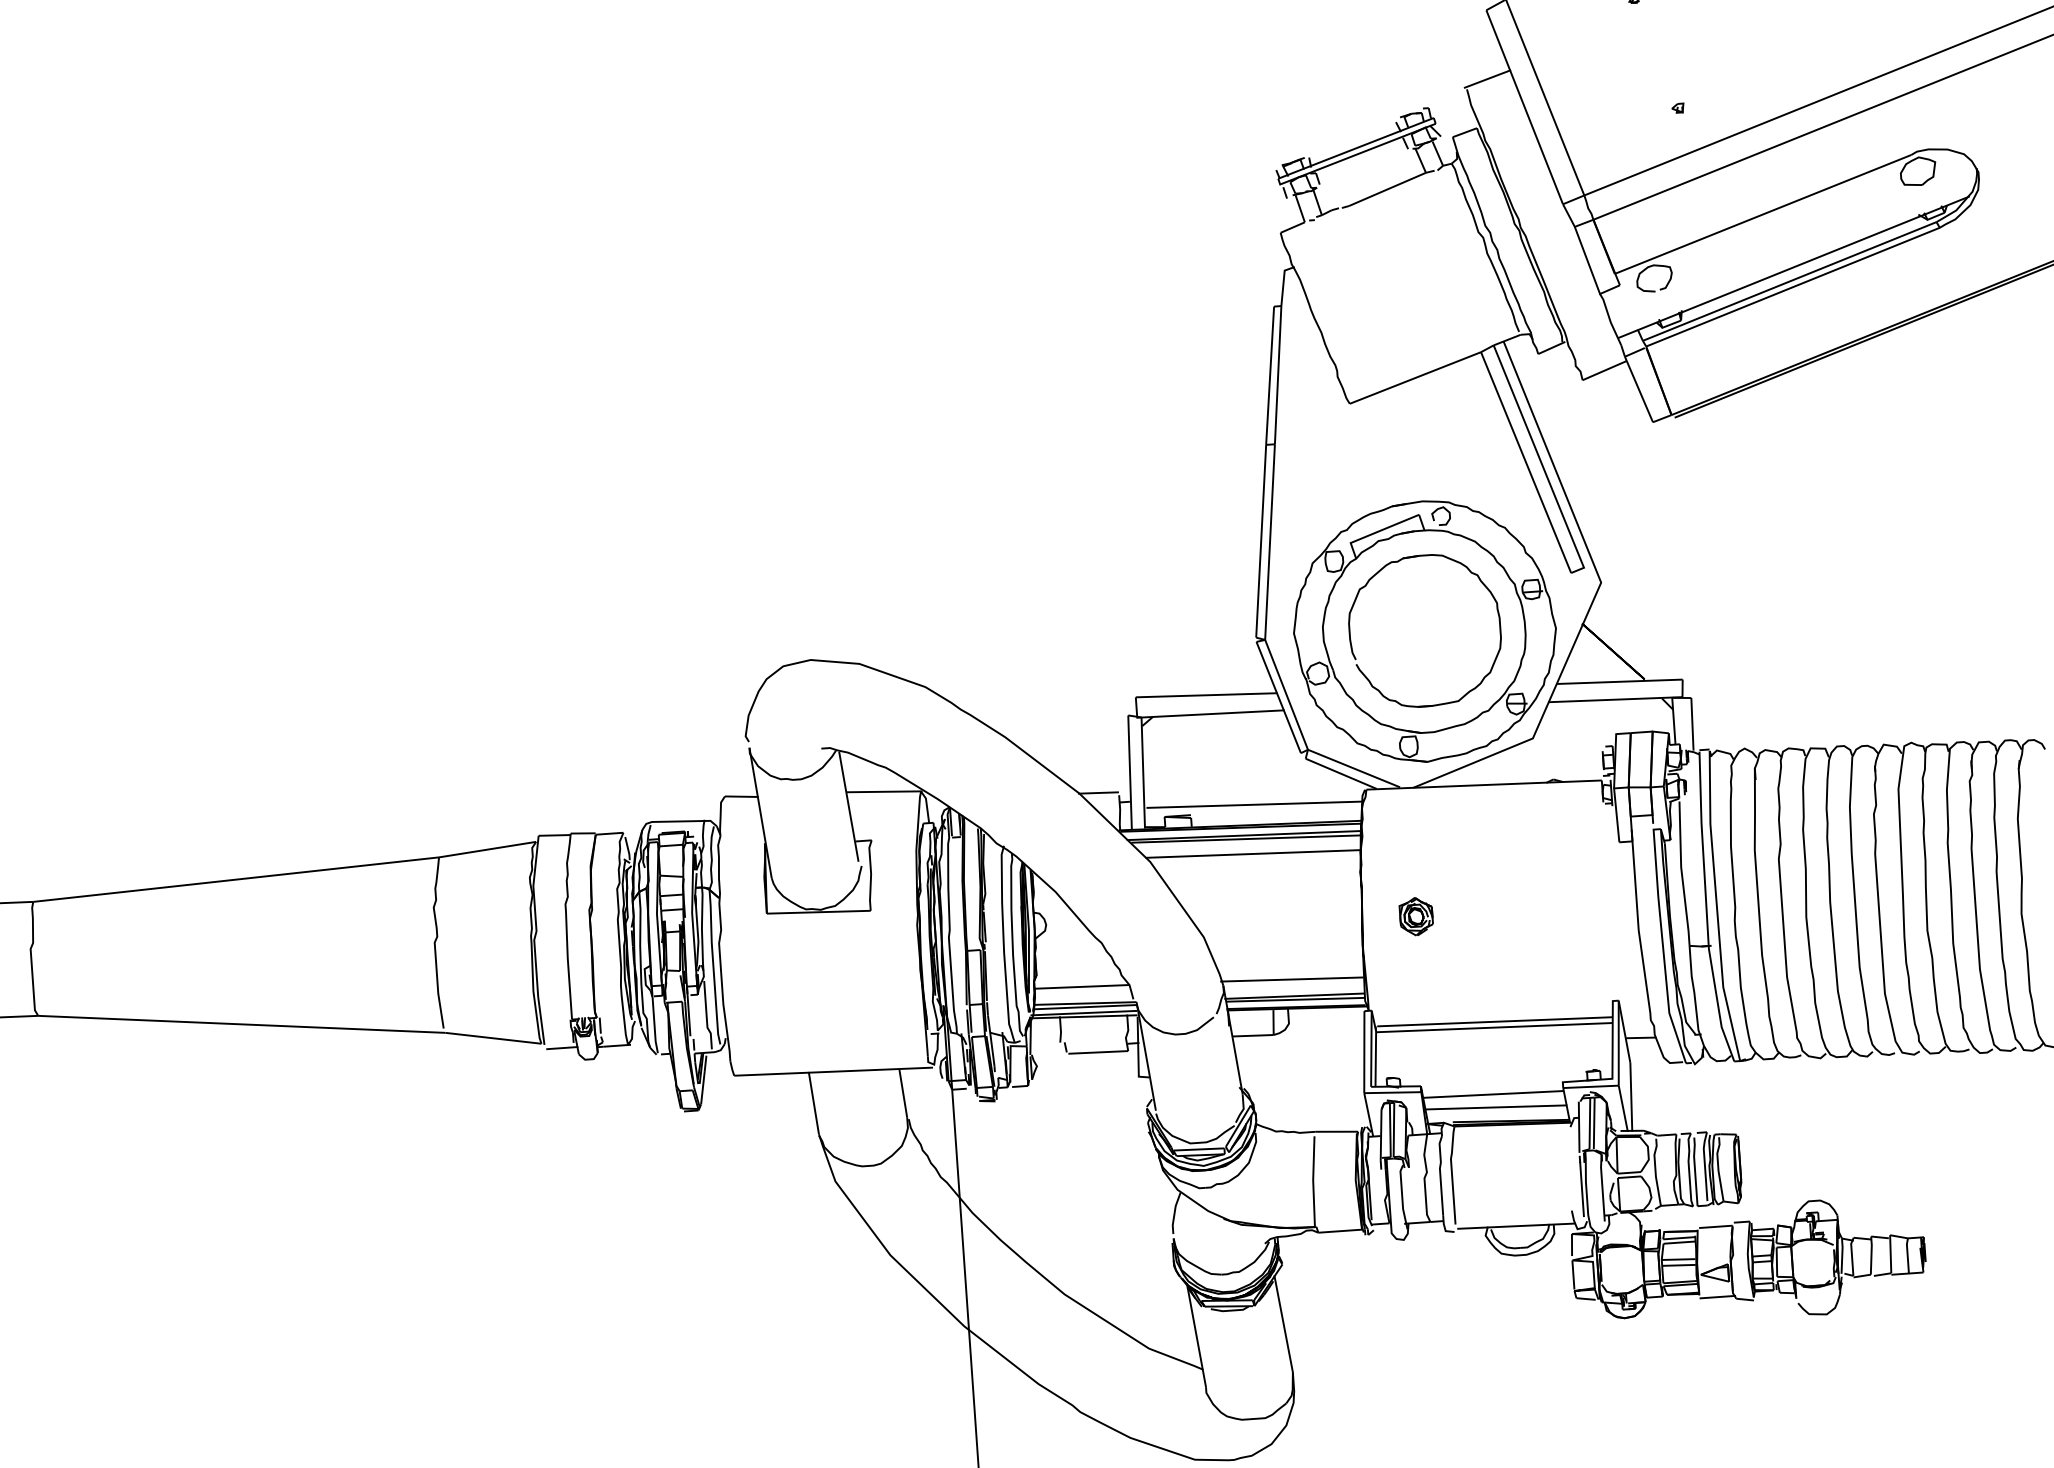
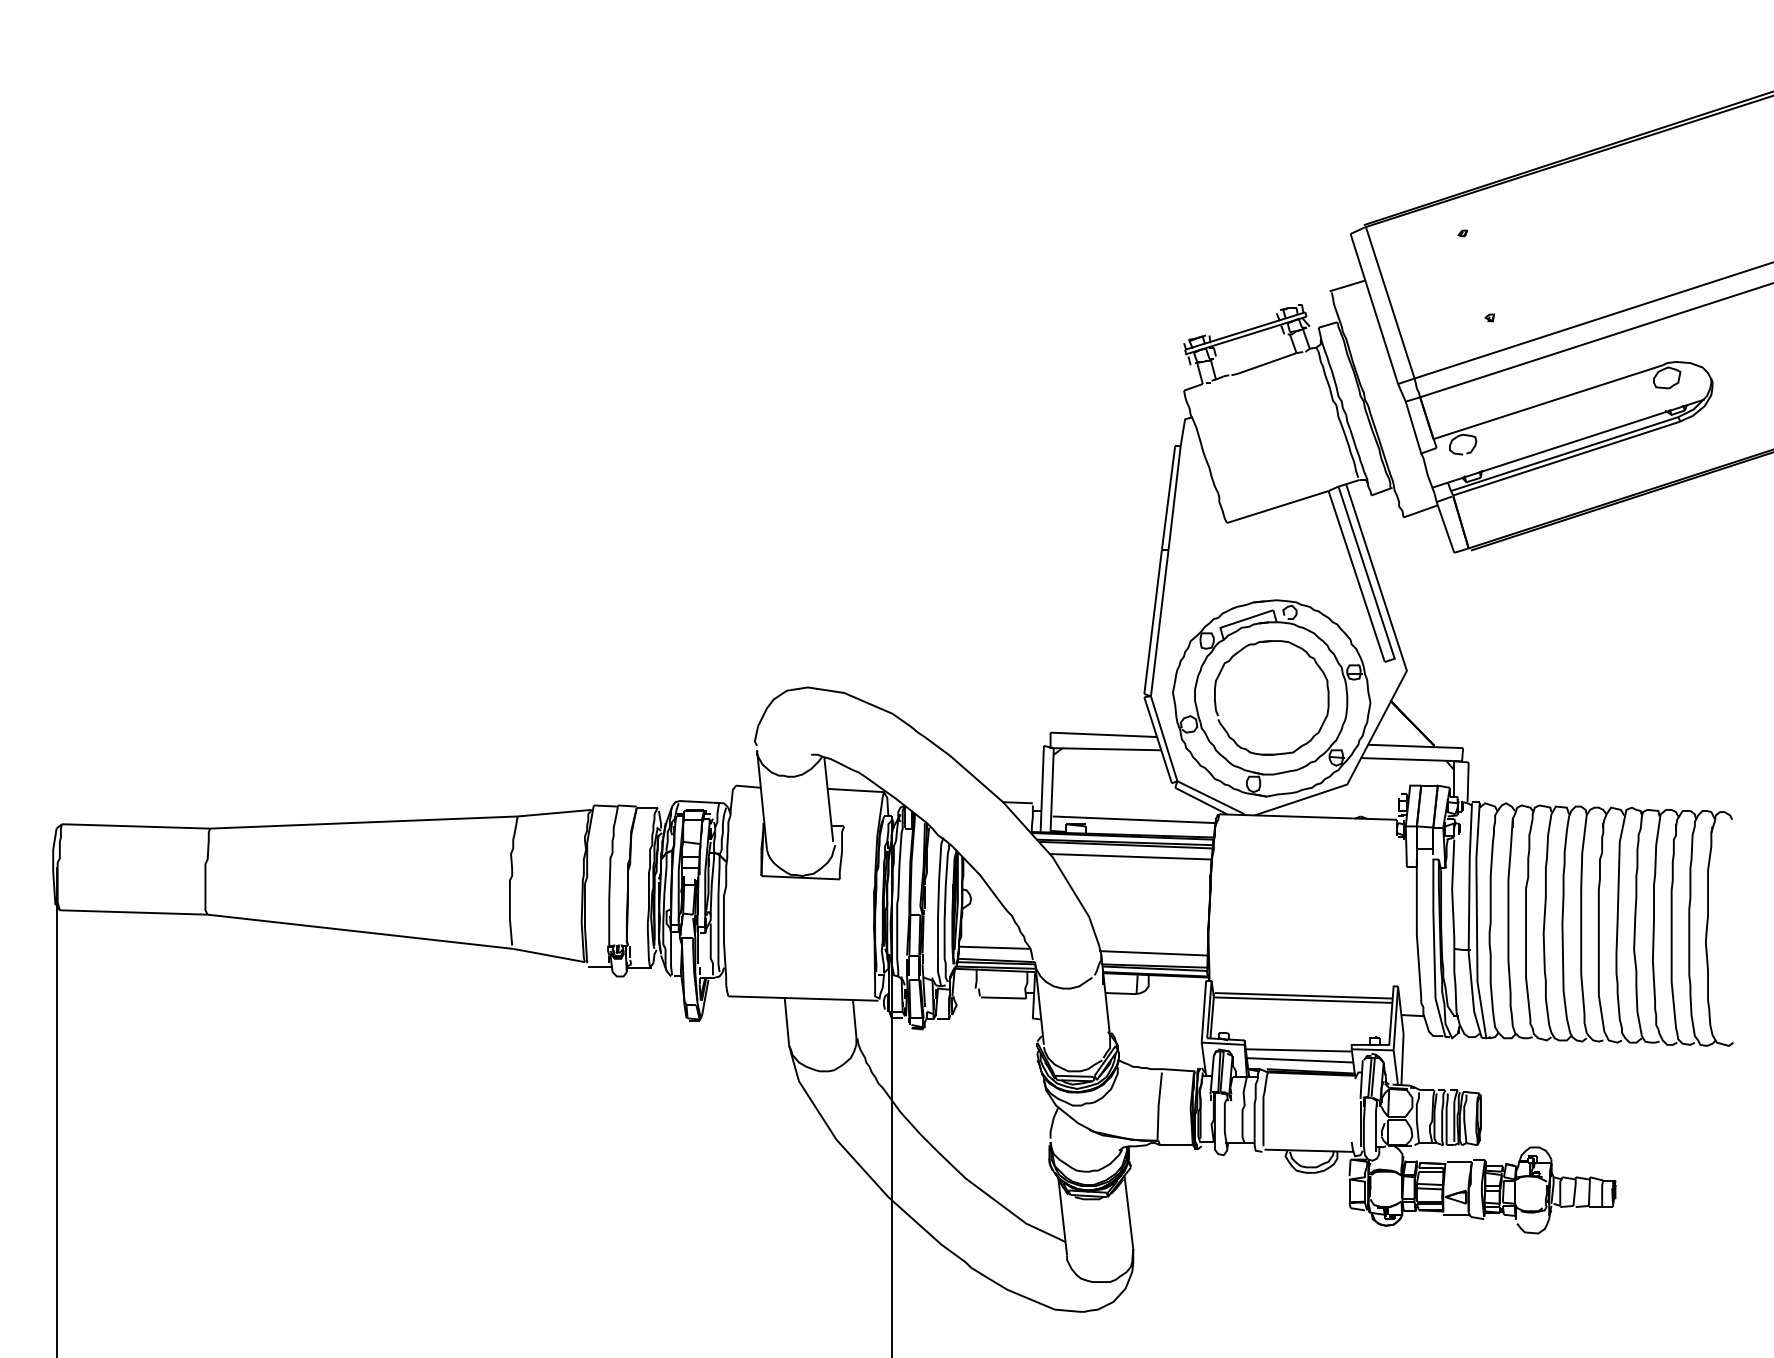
part: (1415, 916) -> (1249, 912), removed

